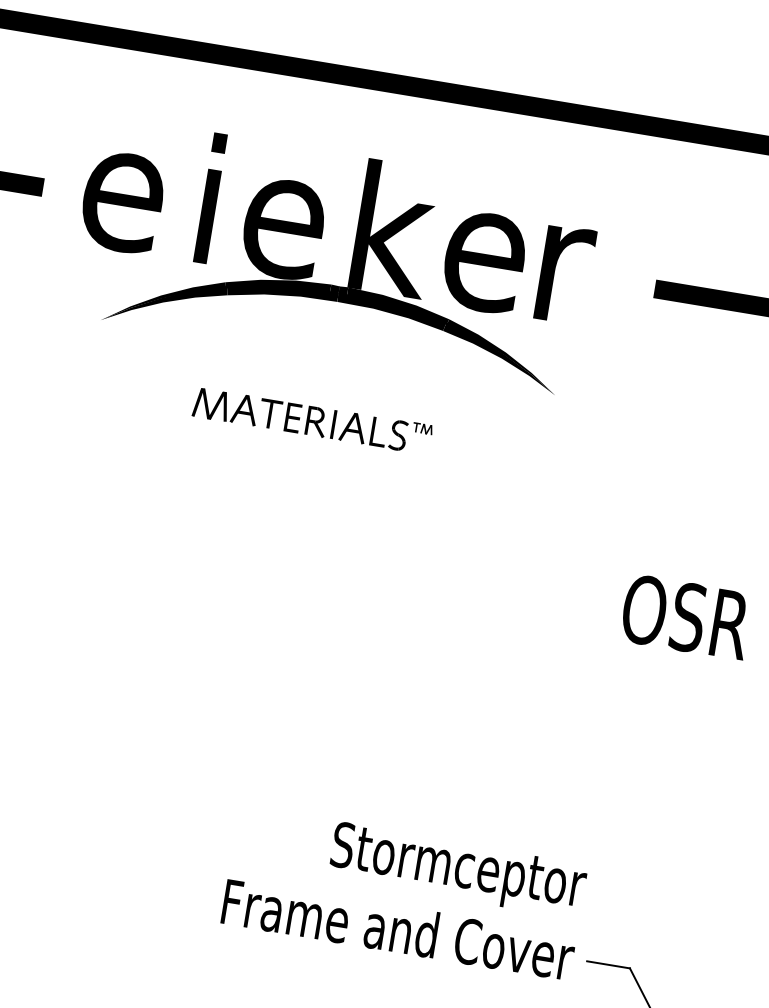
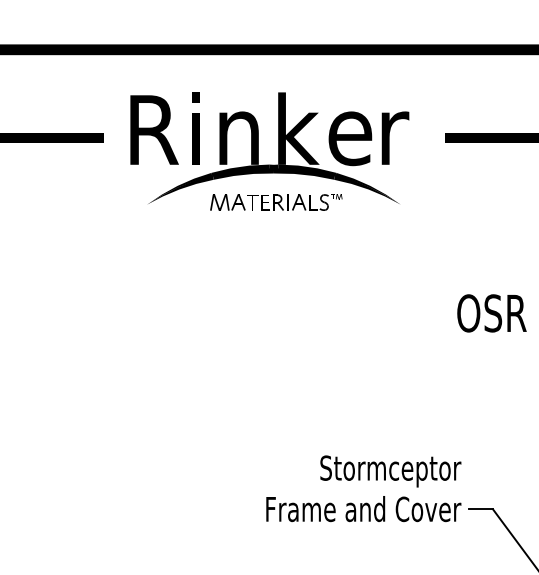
text: (132, 188) -> (152, 130), e -> R
text: (282, 228) -> (237, 138), e -> n
part: (312, 421) -> (276, 202), moved

